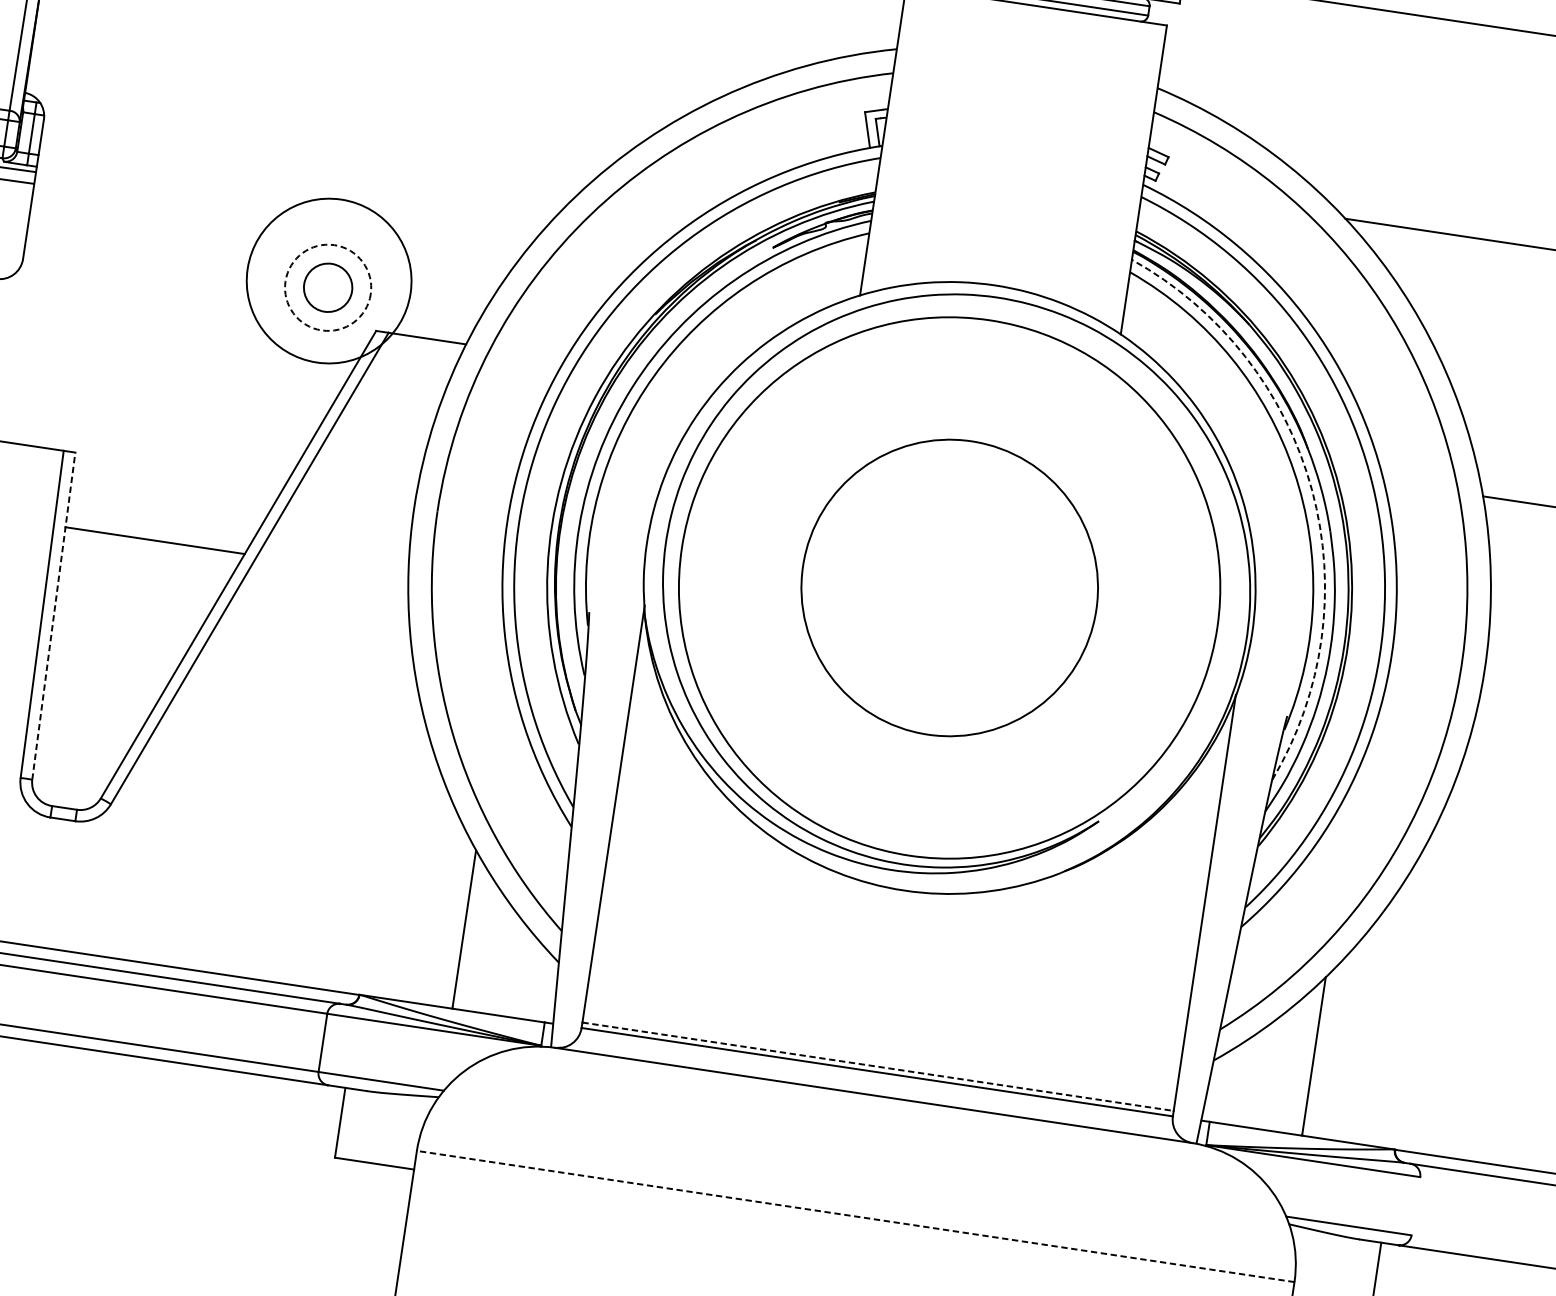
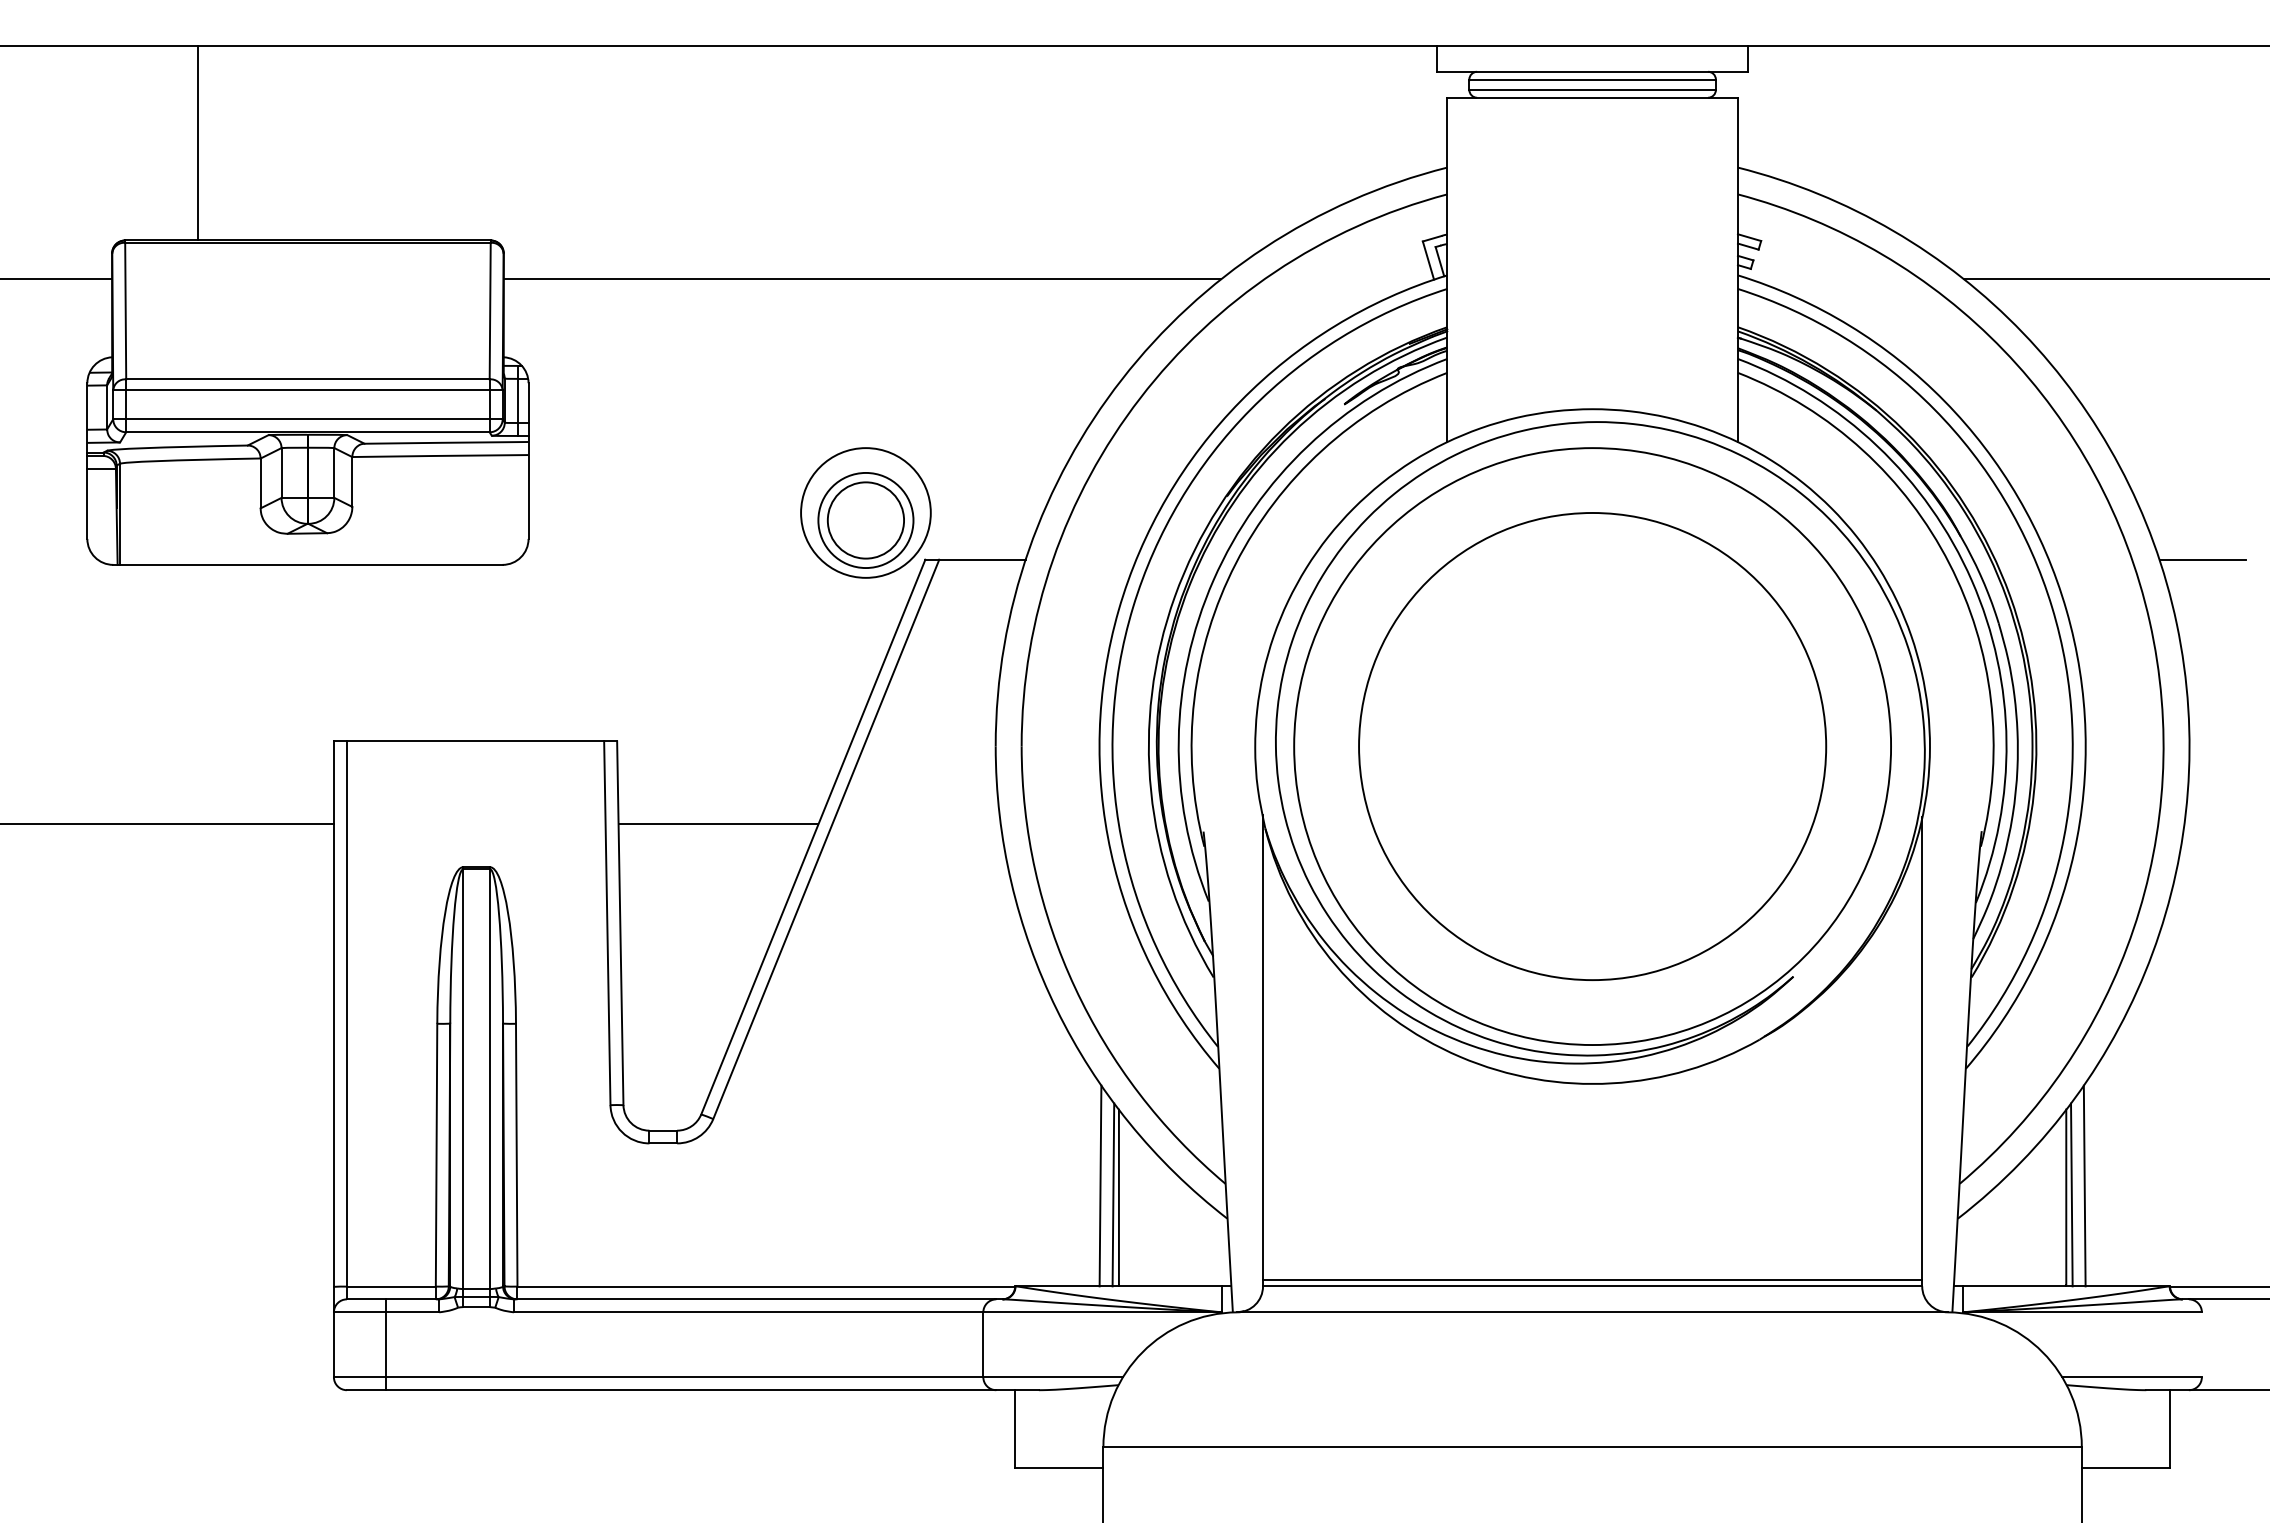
line: (357, 71) -> (862, 279), added
circle: (328, 280) -> (865, 512), size x0.71
circle: (327, 287) -> (865, 520), dashed -> solid
circle: (327, 287) -> (865, 520), size x1.43
arc: (1311, 489) -> (1971, 580), dashed -> solid
circle: (949, 587) -> (1592, 746), size x1.43
line: (53, 616) -> (620, 923), dashed -> solid
line: (449, 915) -> (1100, 1185), added
line: (459, 925) -> (1113, 1194), added
line: (1331, 1047) -> (2084, 1185), added
line: (1319, 1053) -> (2071, 1194), added
line: (877, 1066) -> (1592, 1280), dashed -> solid
line: (855, 1216) -> (1592, 1447), dashed -> solid

